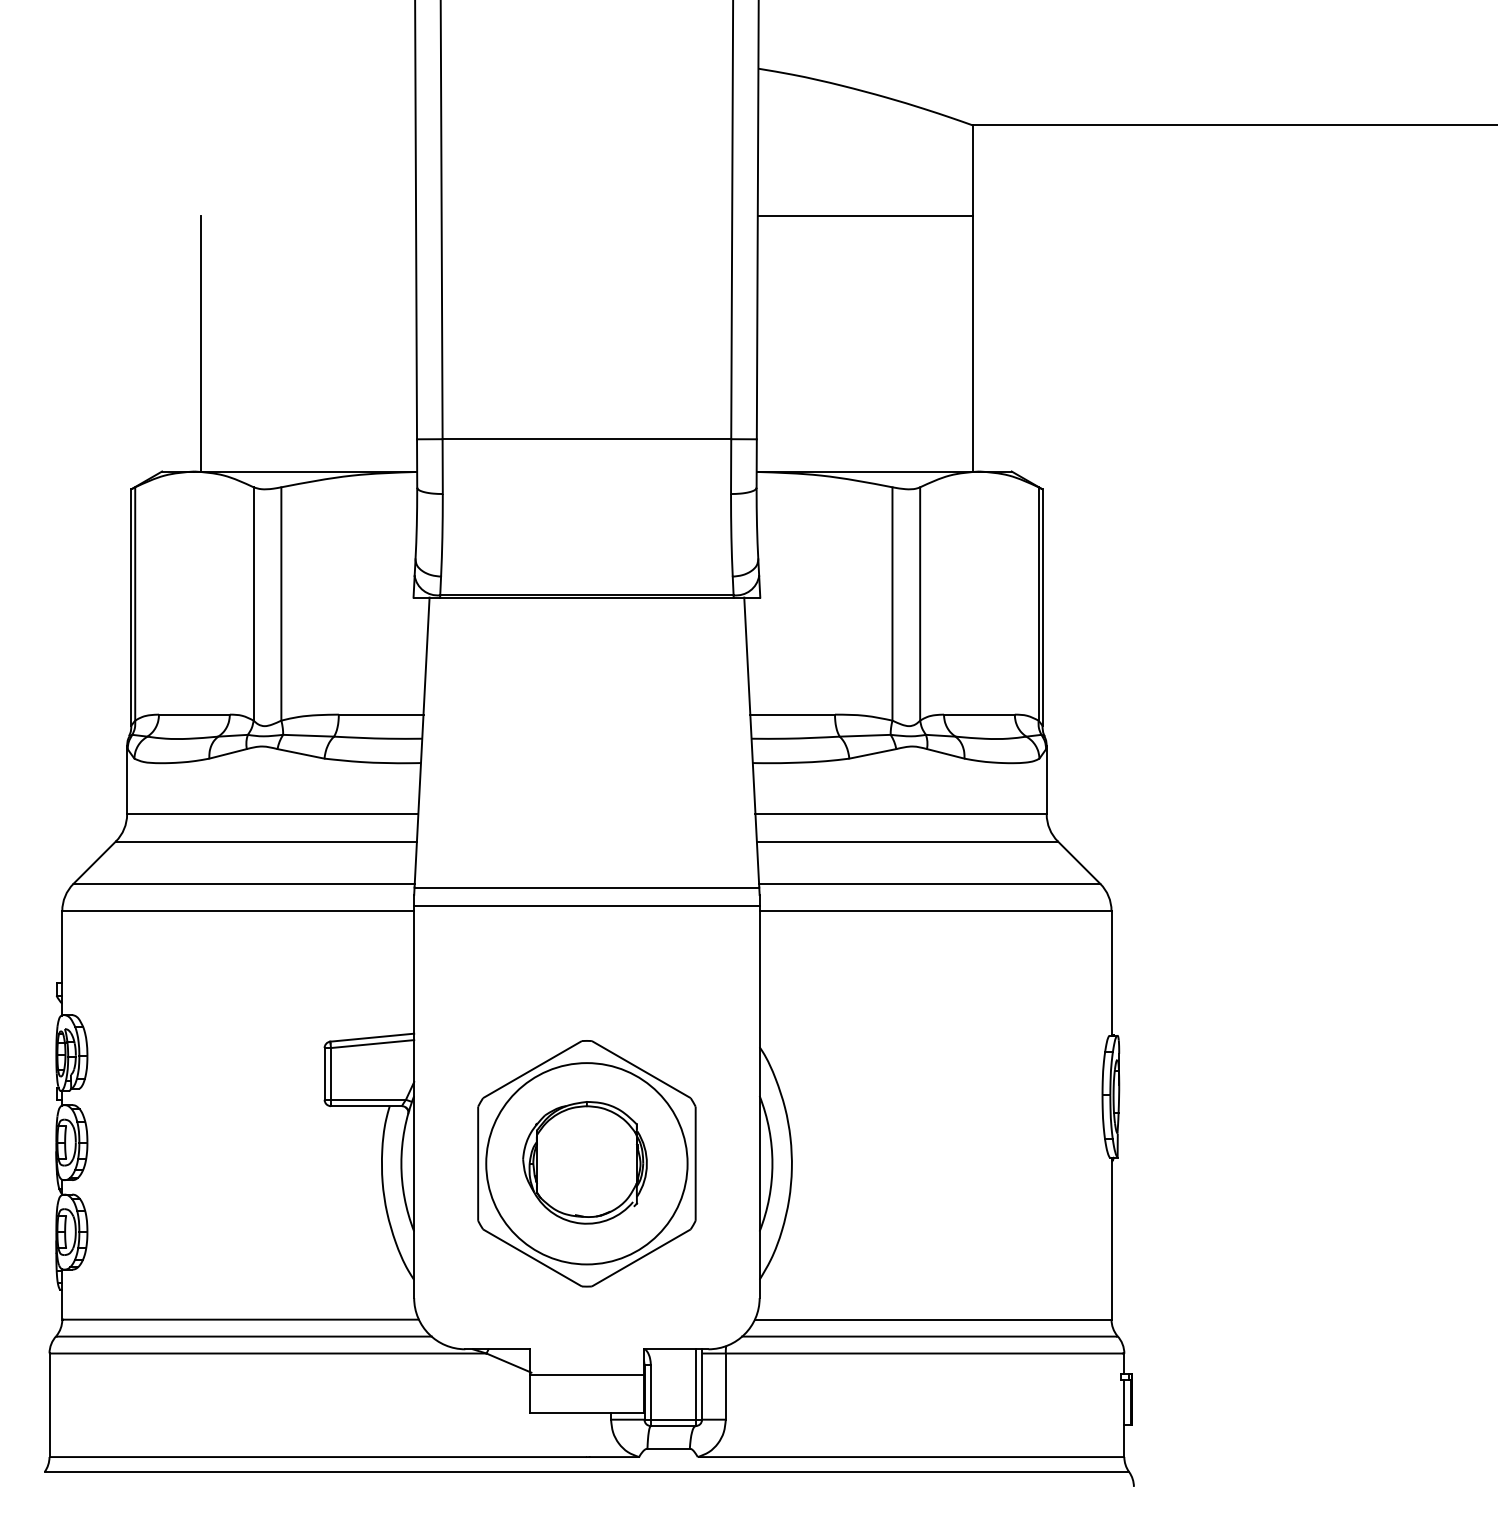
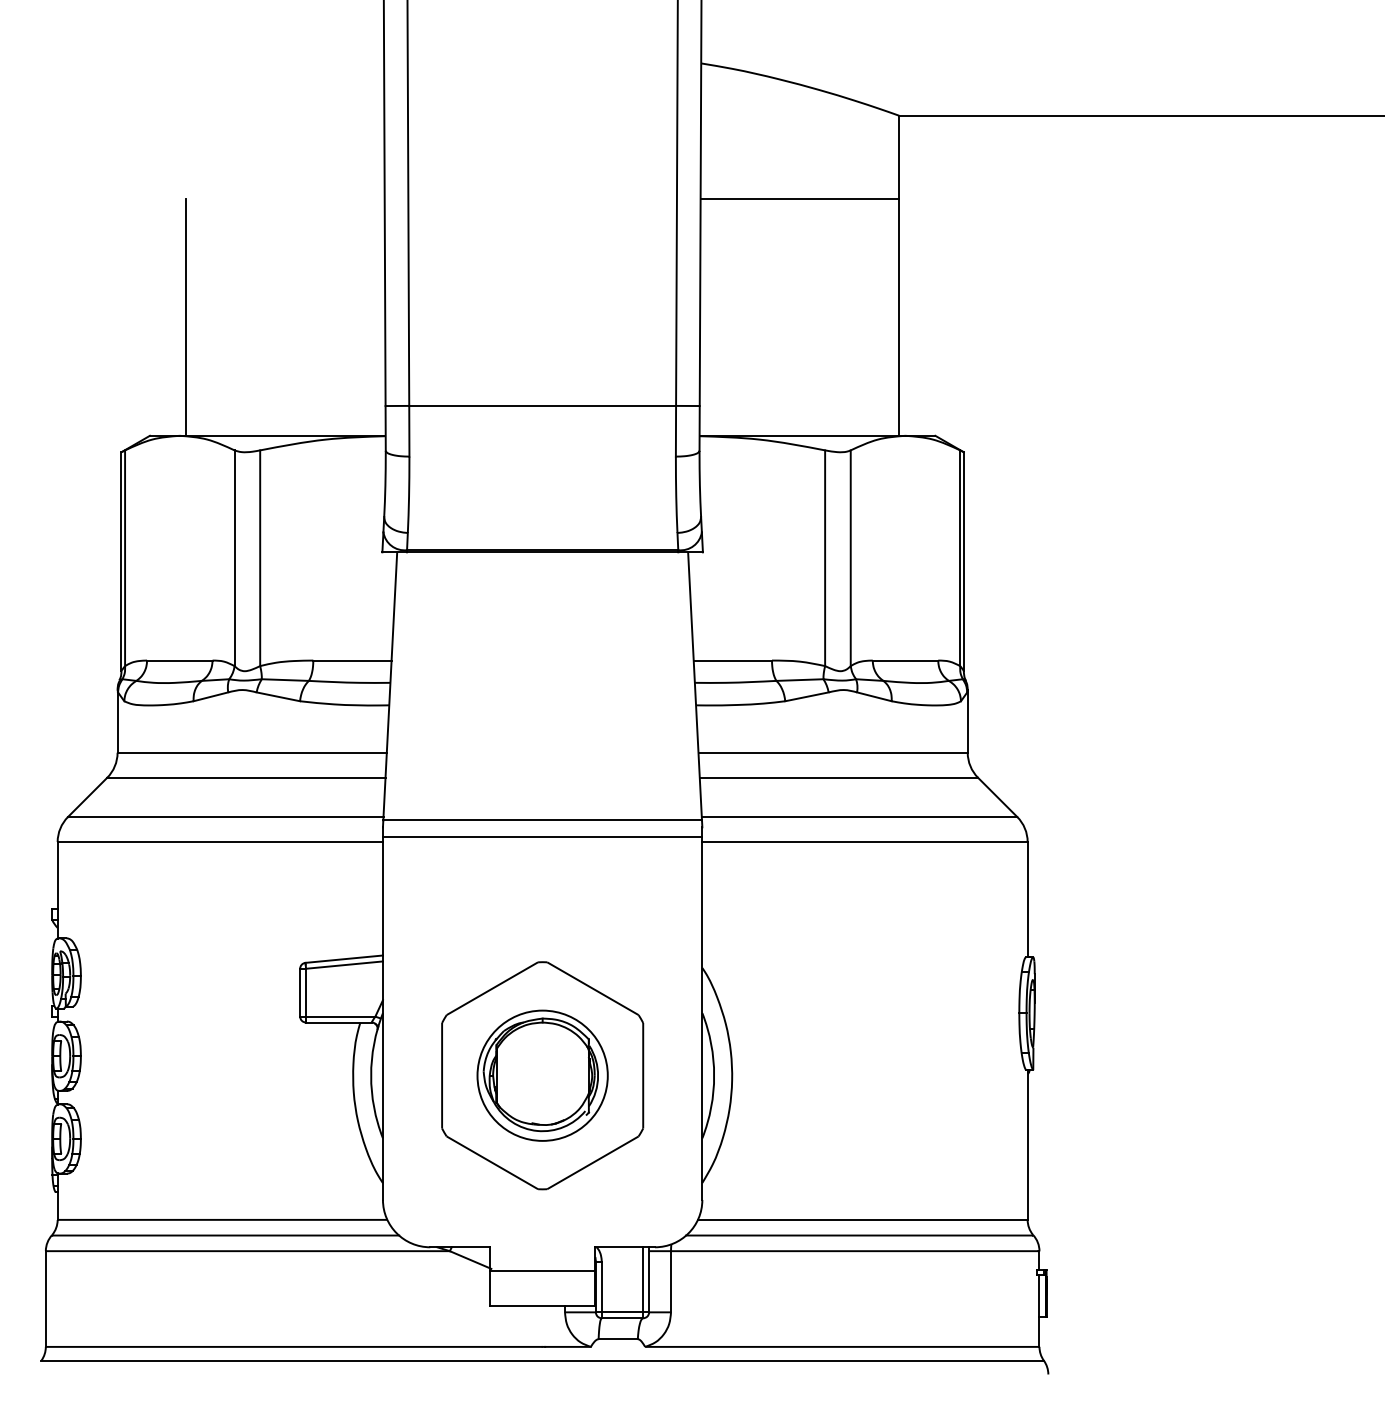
circle: (586, 1163) -> (542, 1075), size x0.7

